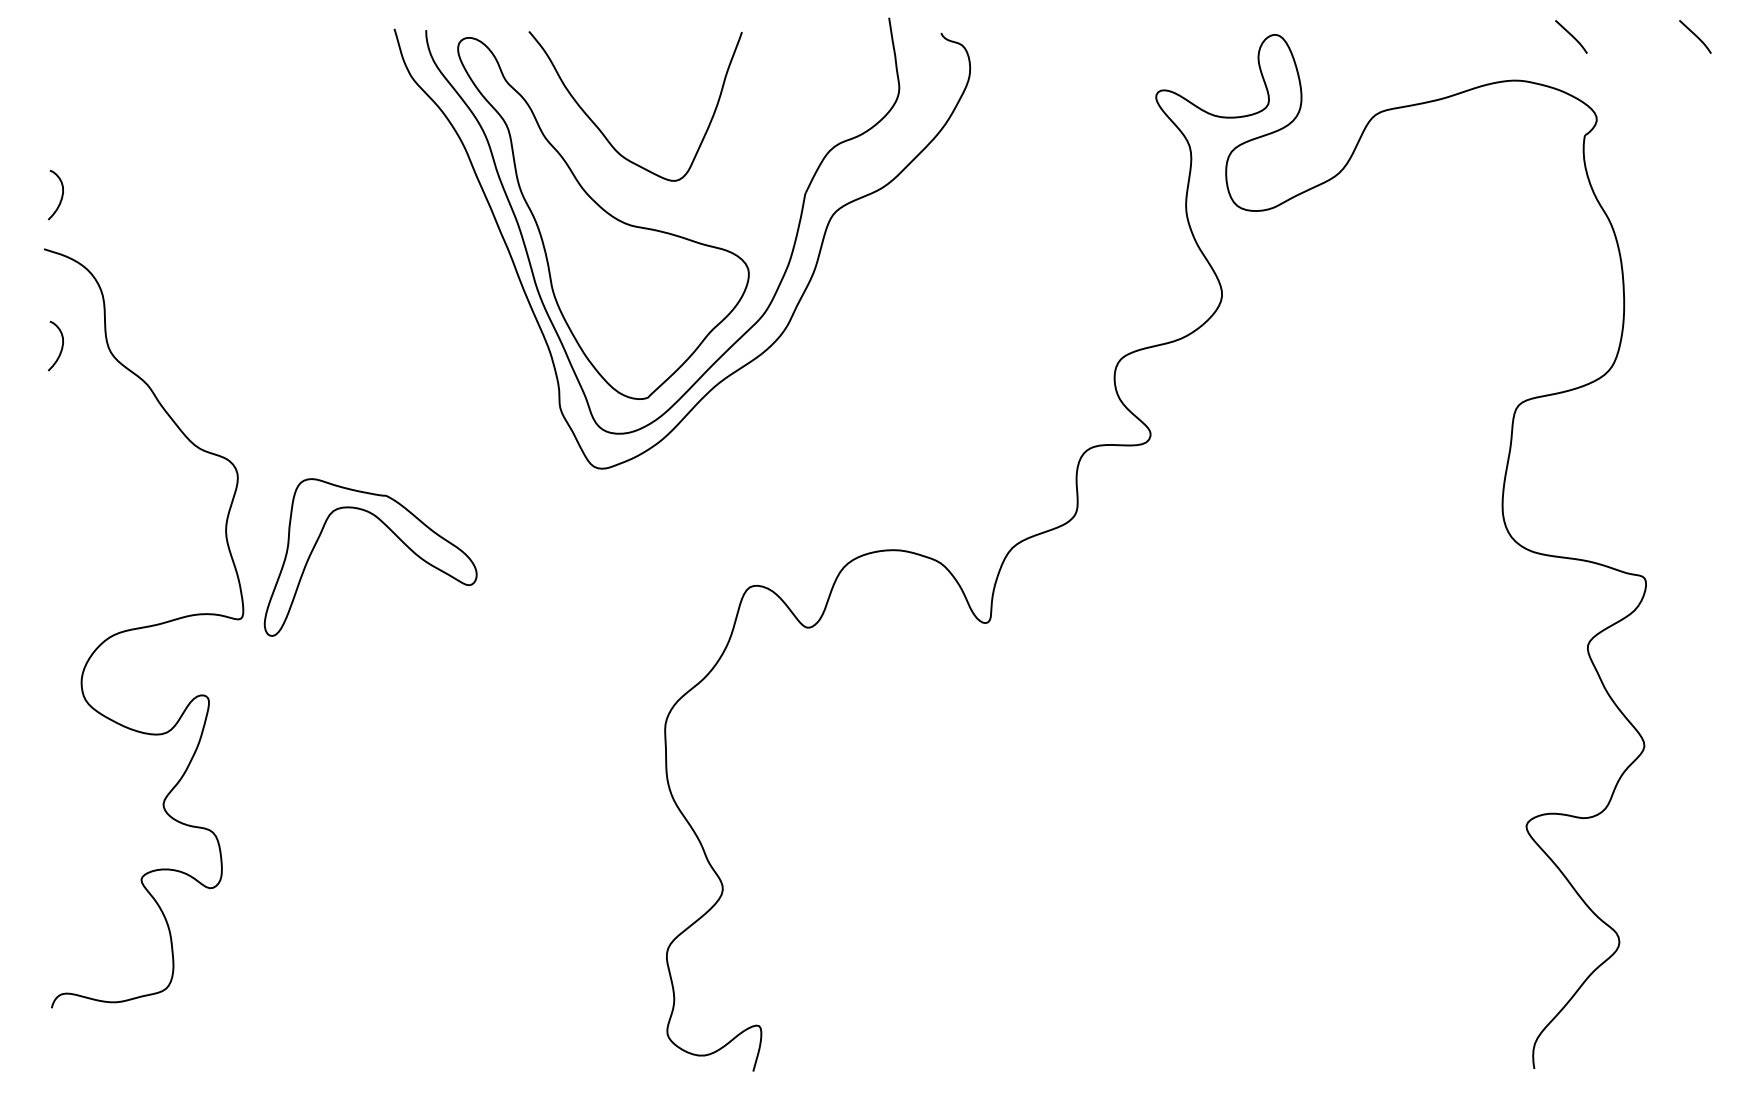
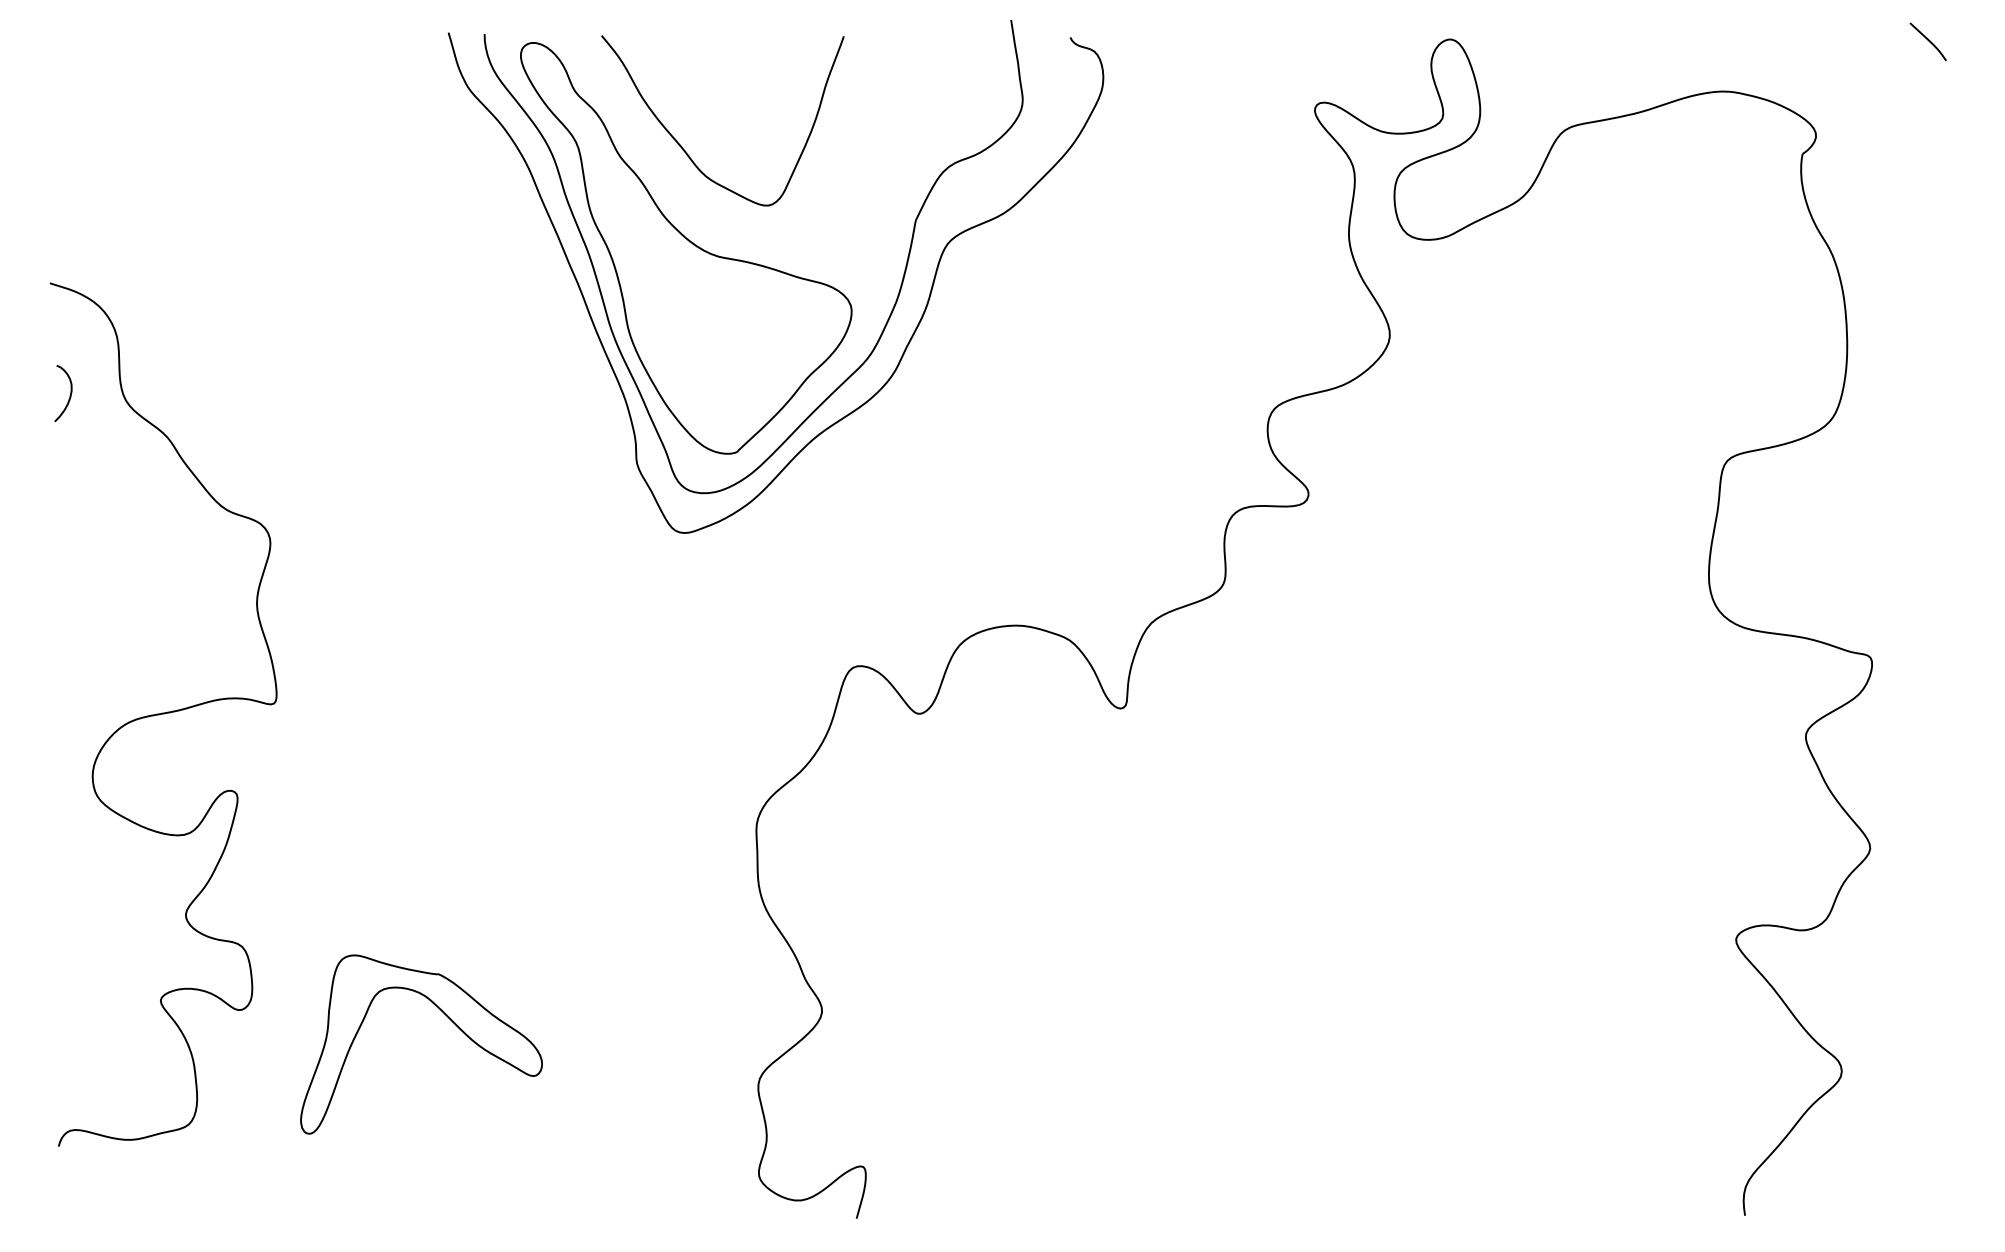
curve: (1571, 36) -> (1787, 41), removed
curve: (61, 194) -> (69, 221), removed
part: (393, 534) -> (447, 1018), moved

